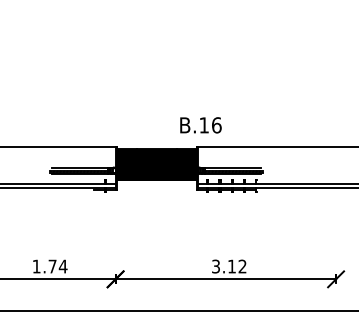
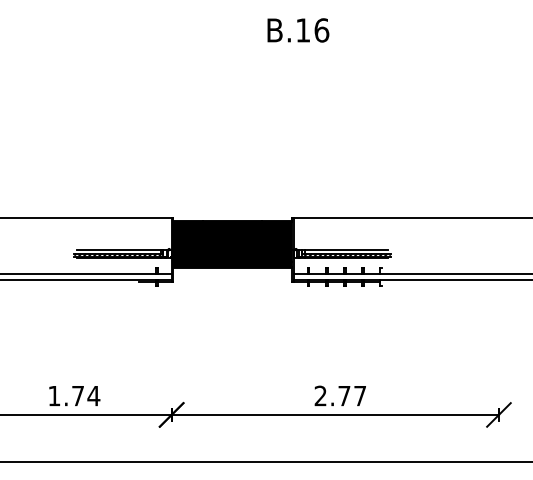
text: (200, 125) -> (297, 30), moved
text: (229, 266) -> (340, 395), 3.12 -> 2.77

